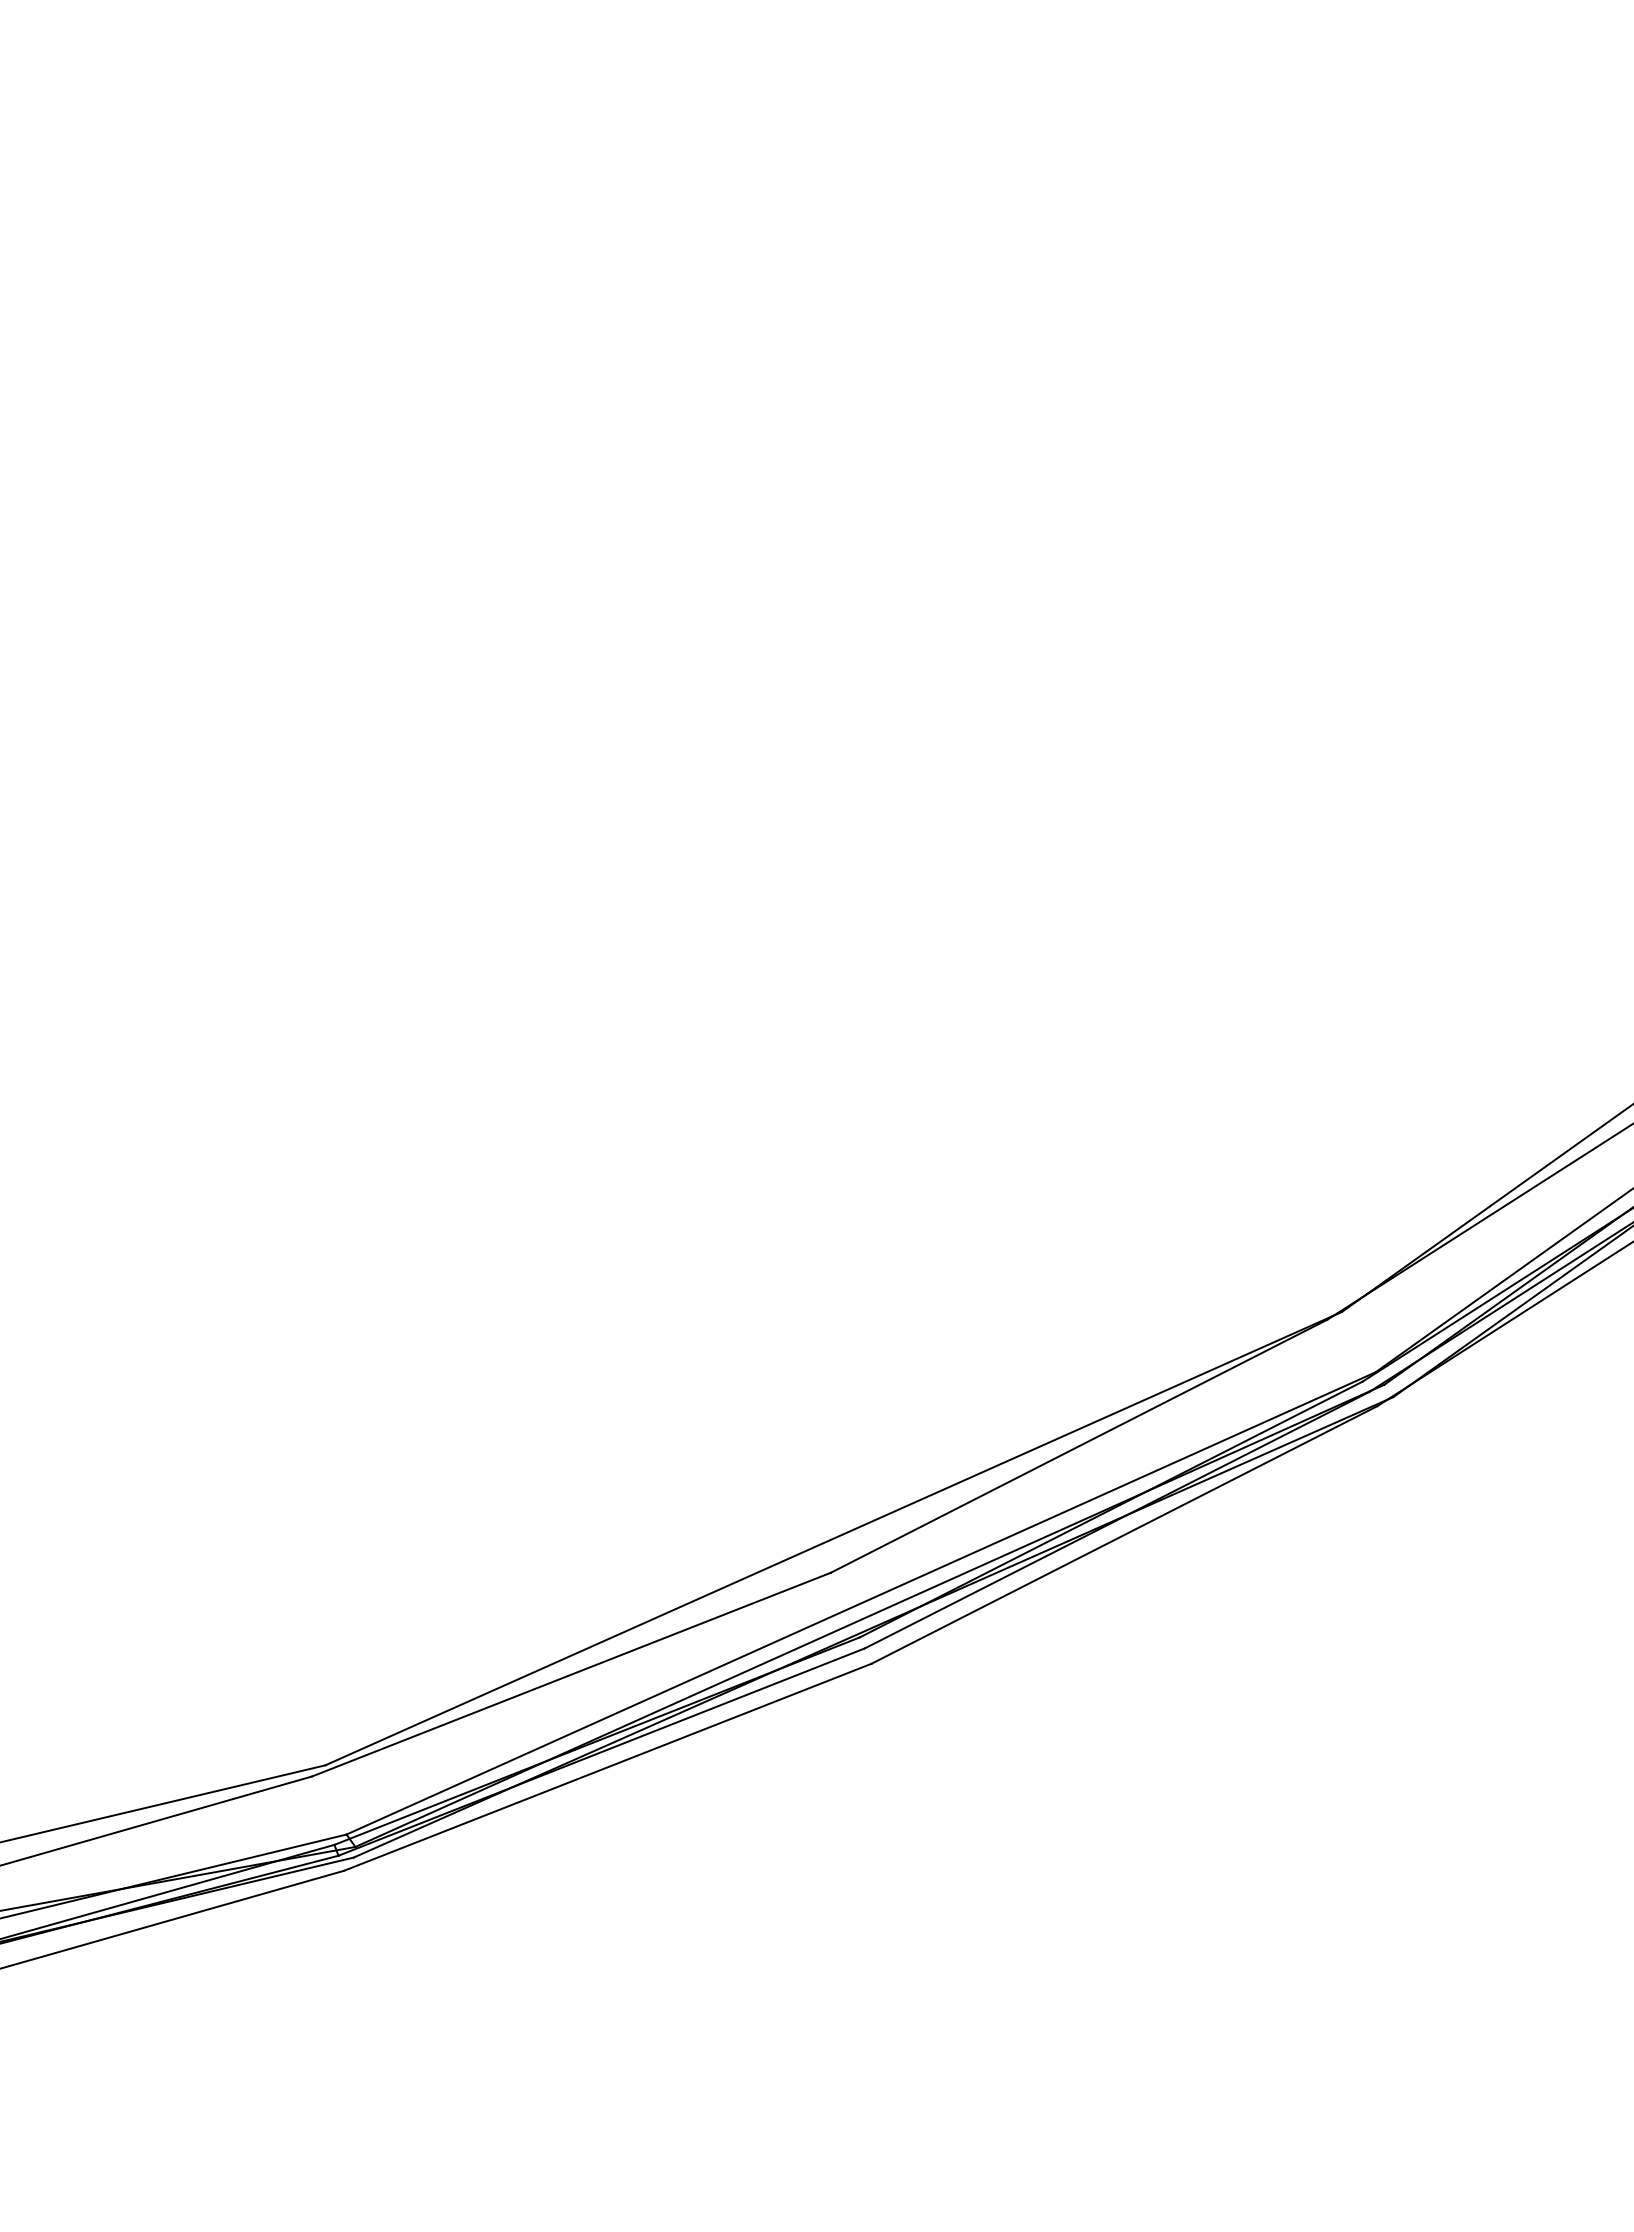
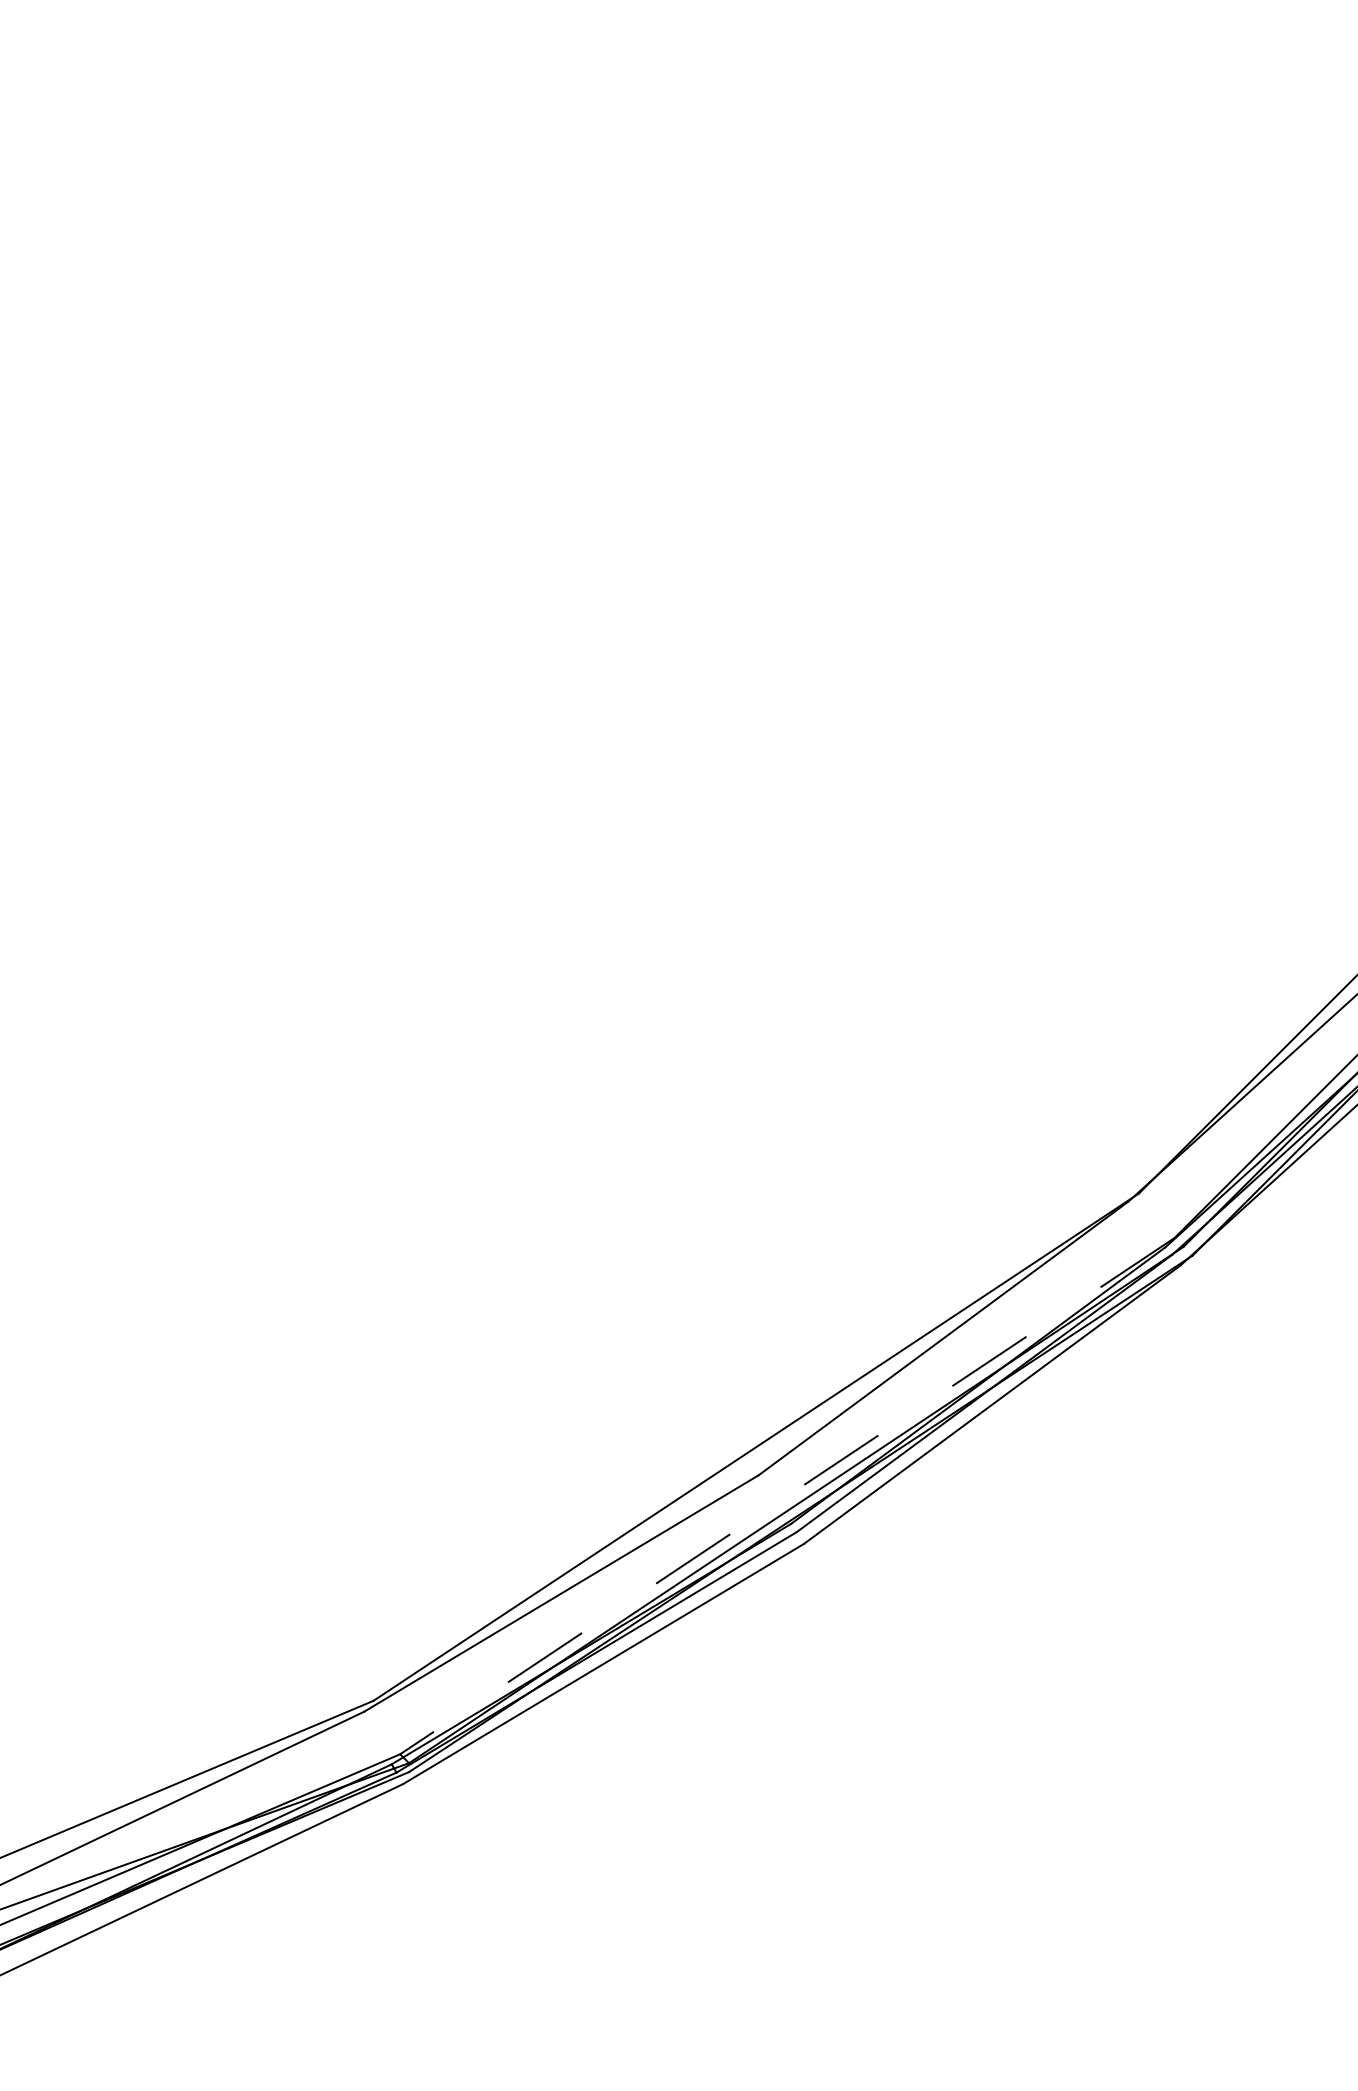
line: (859, 1603) -> (786, 1496), solid -> dashed

